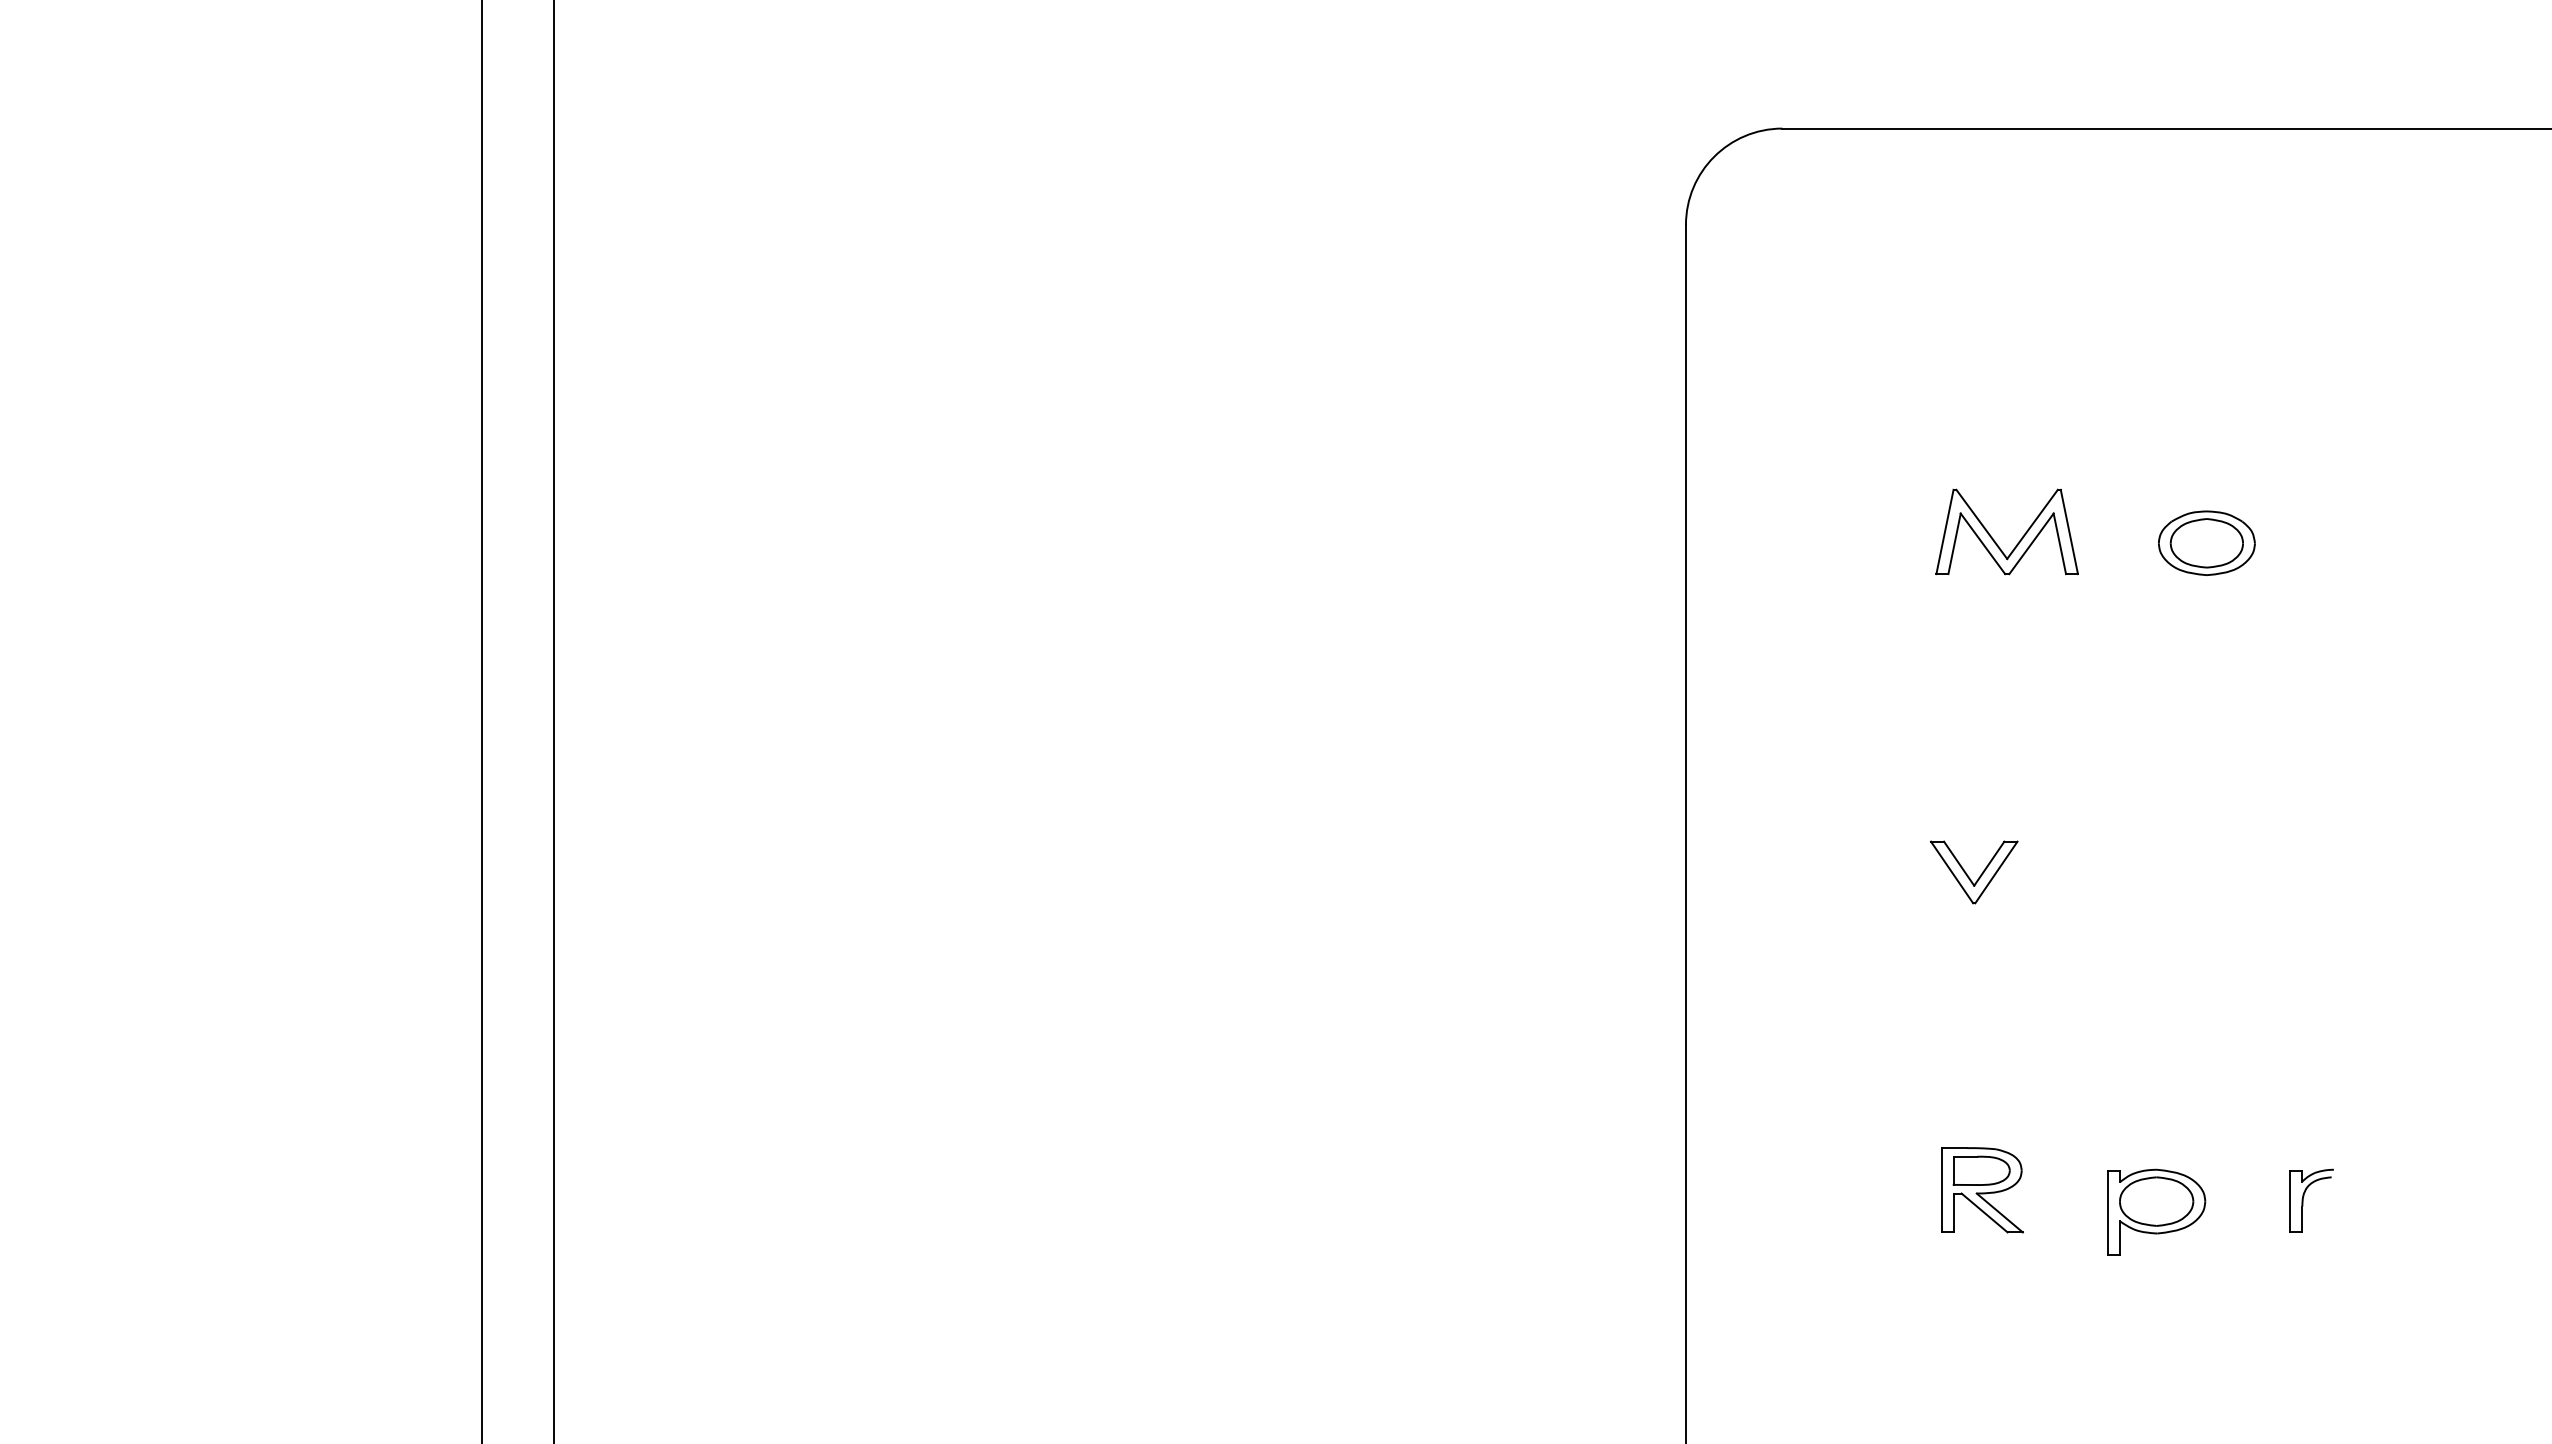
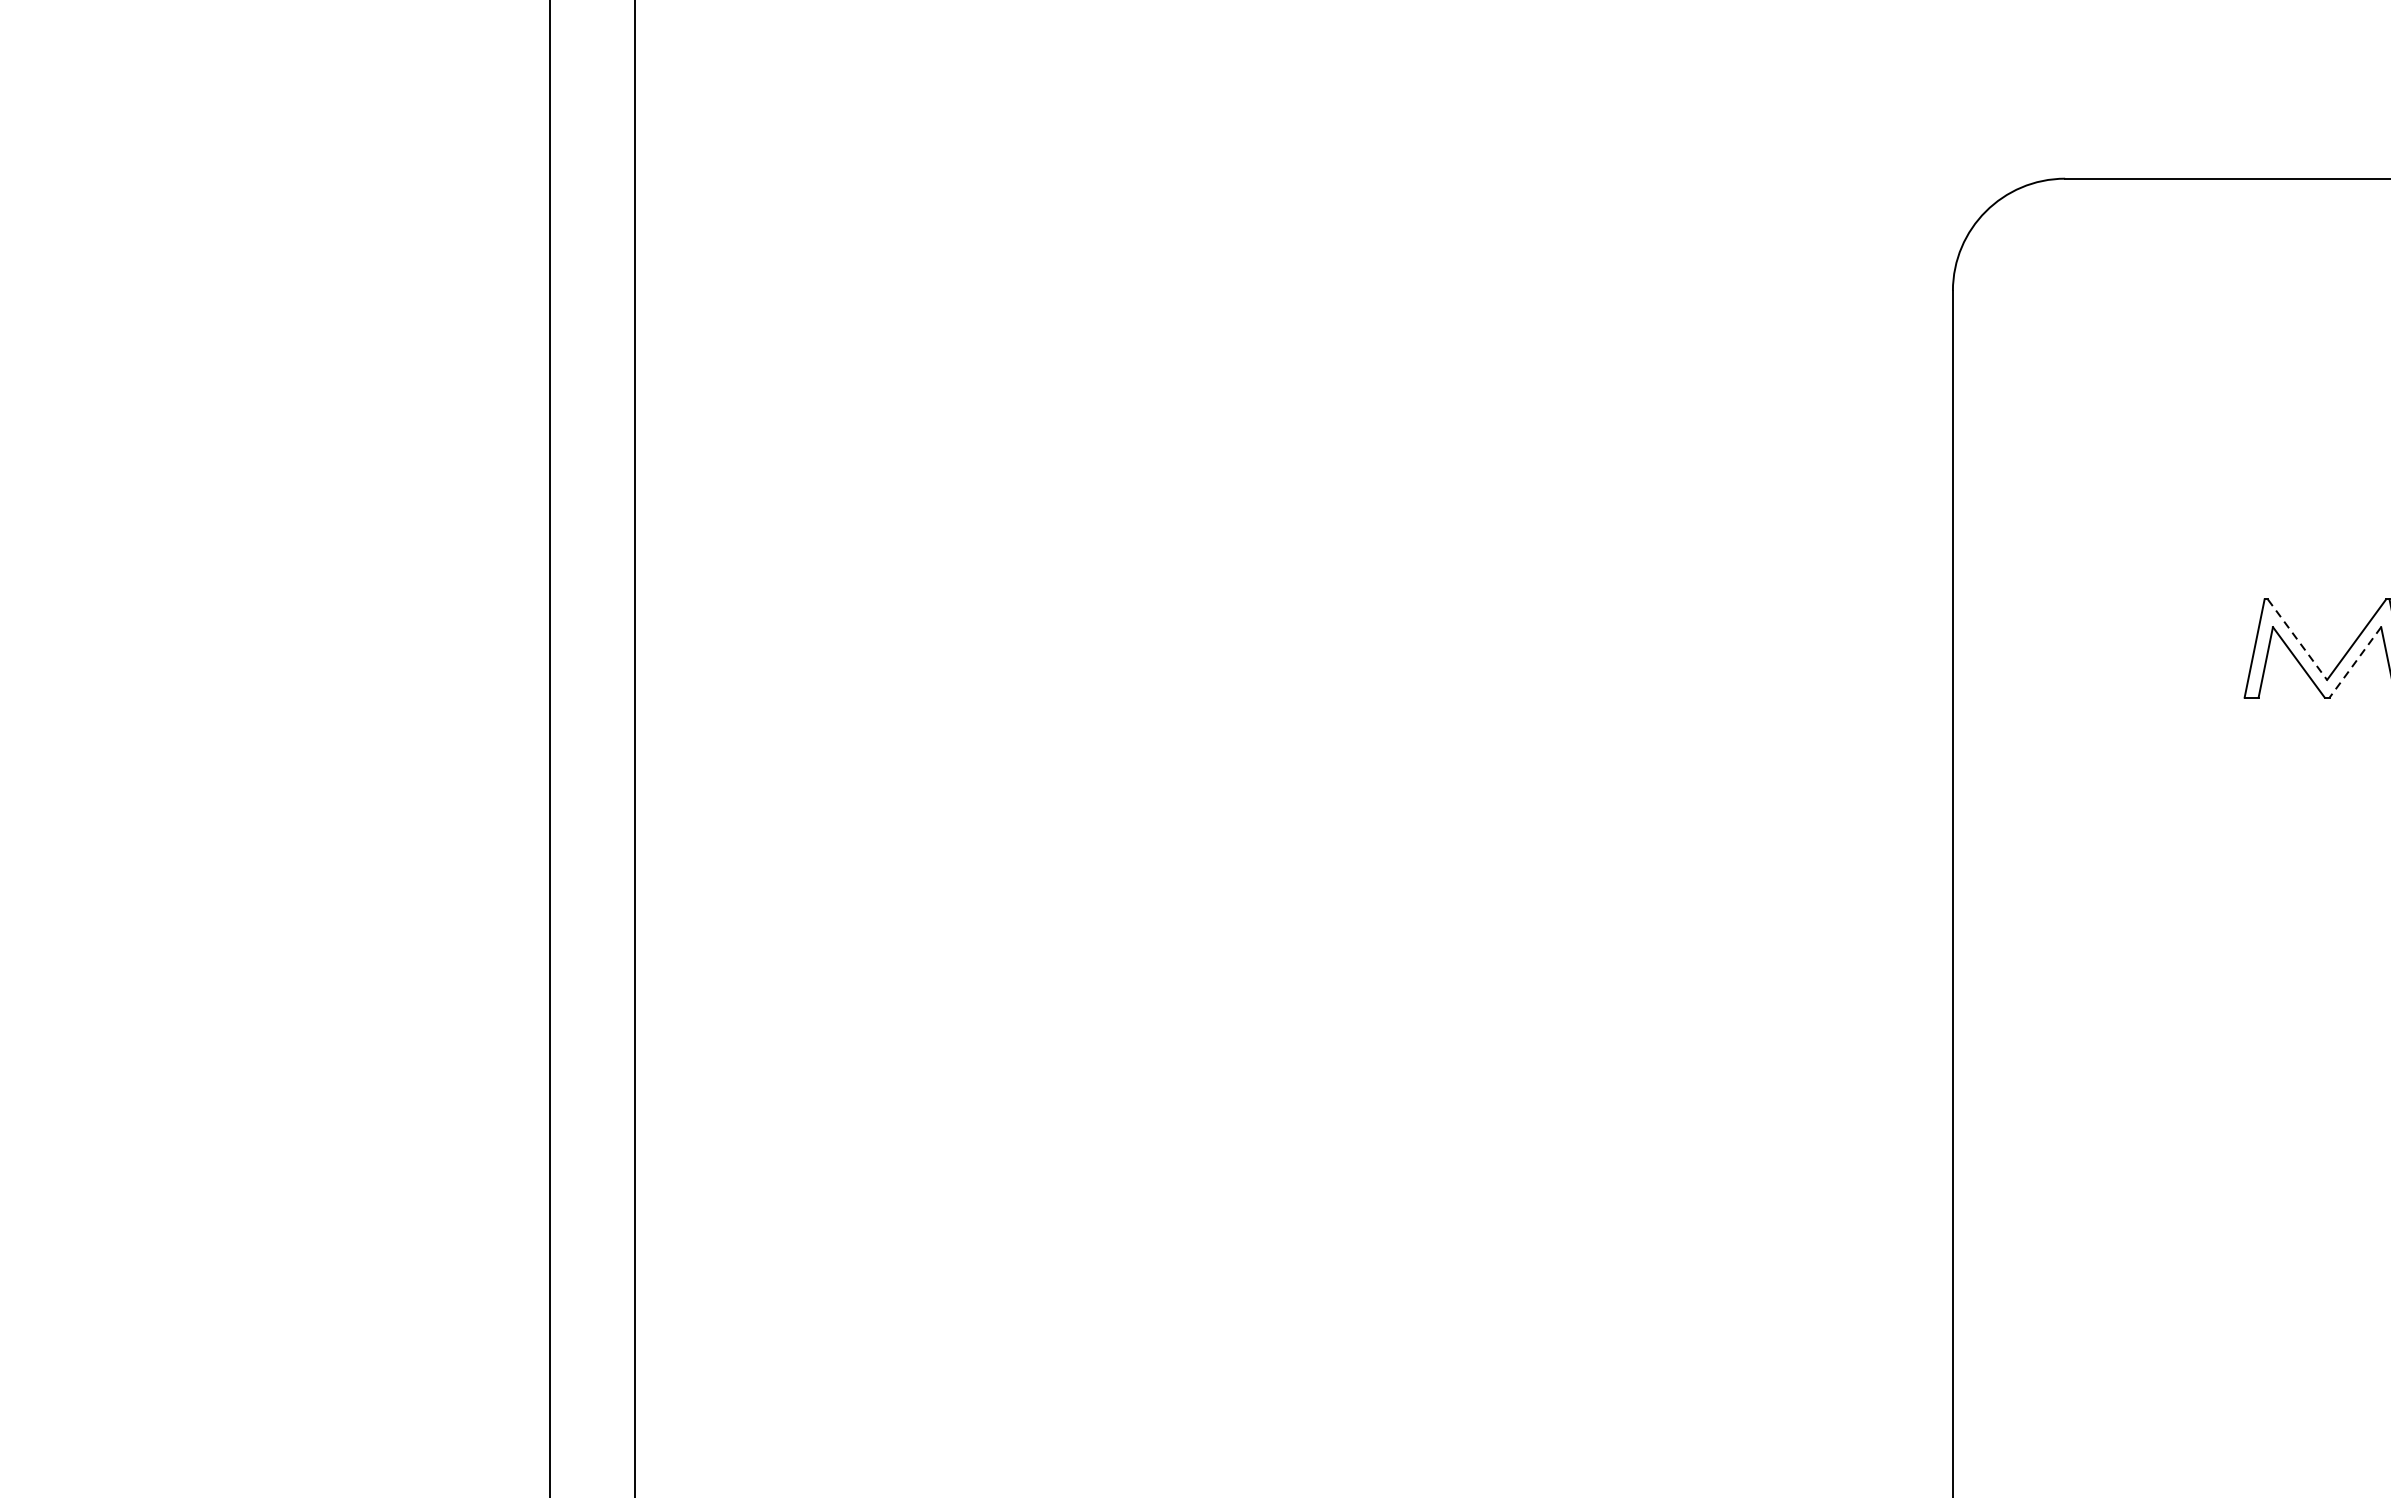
line: (1981, 524) -> (2297, 639), solid -> dashed
line: (2031, 543) -> (2355, 661), solid -> dashed
part: (1980, 874) -> (2295, 1047), removed
part: (1982, 1190) -> (2298, 1415), removed

